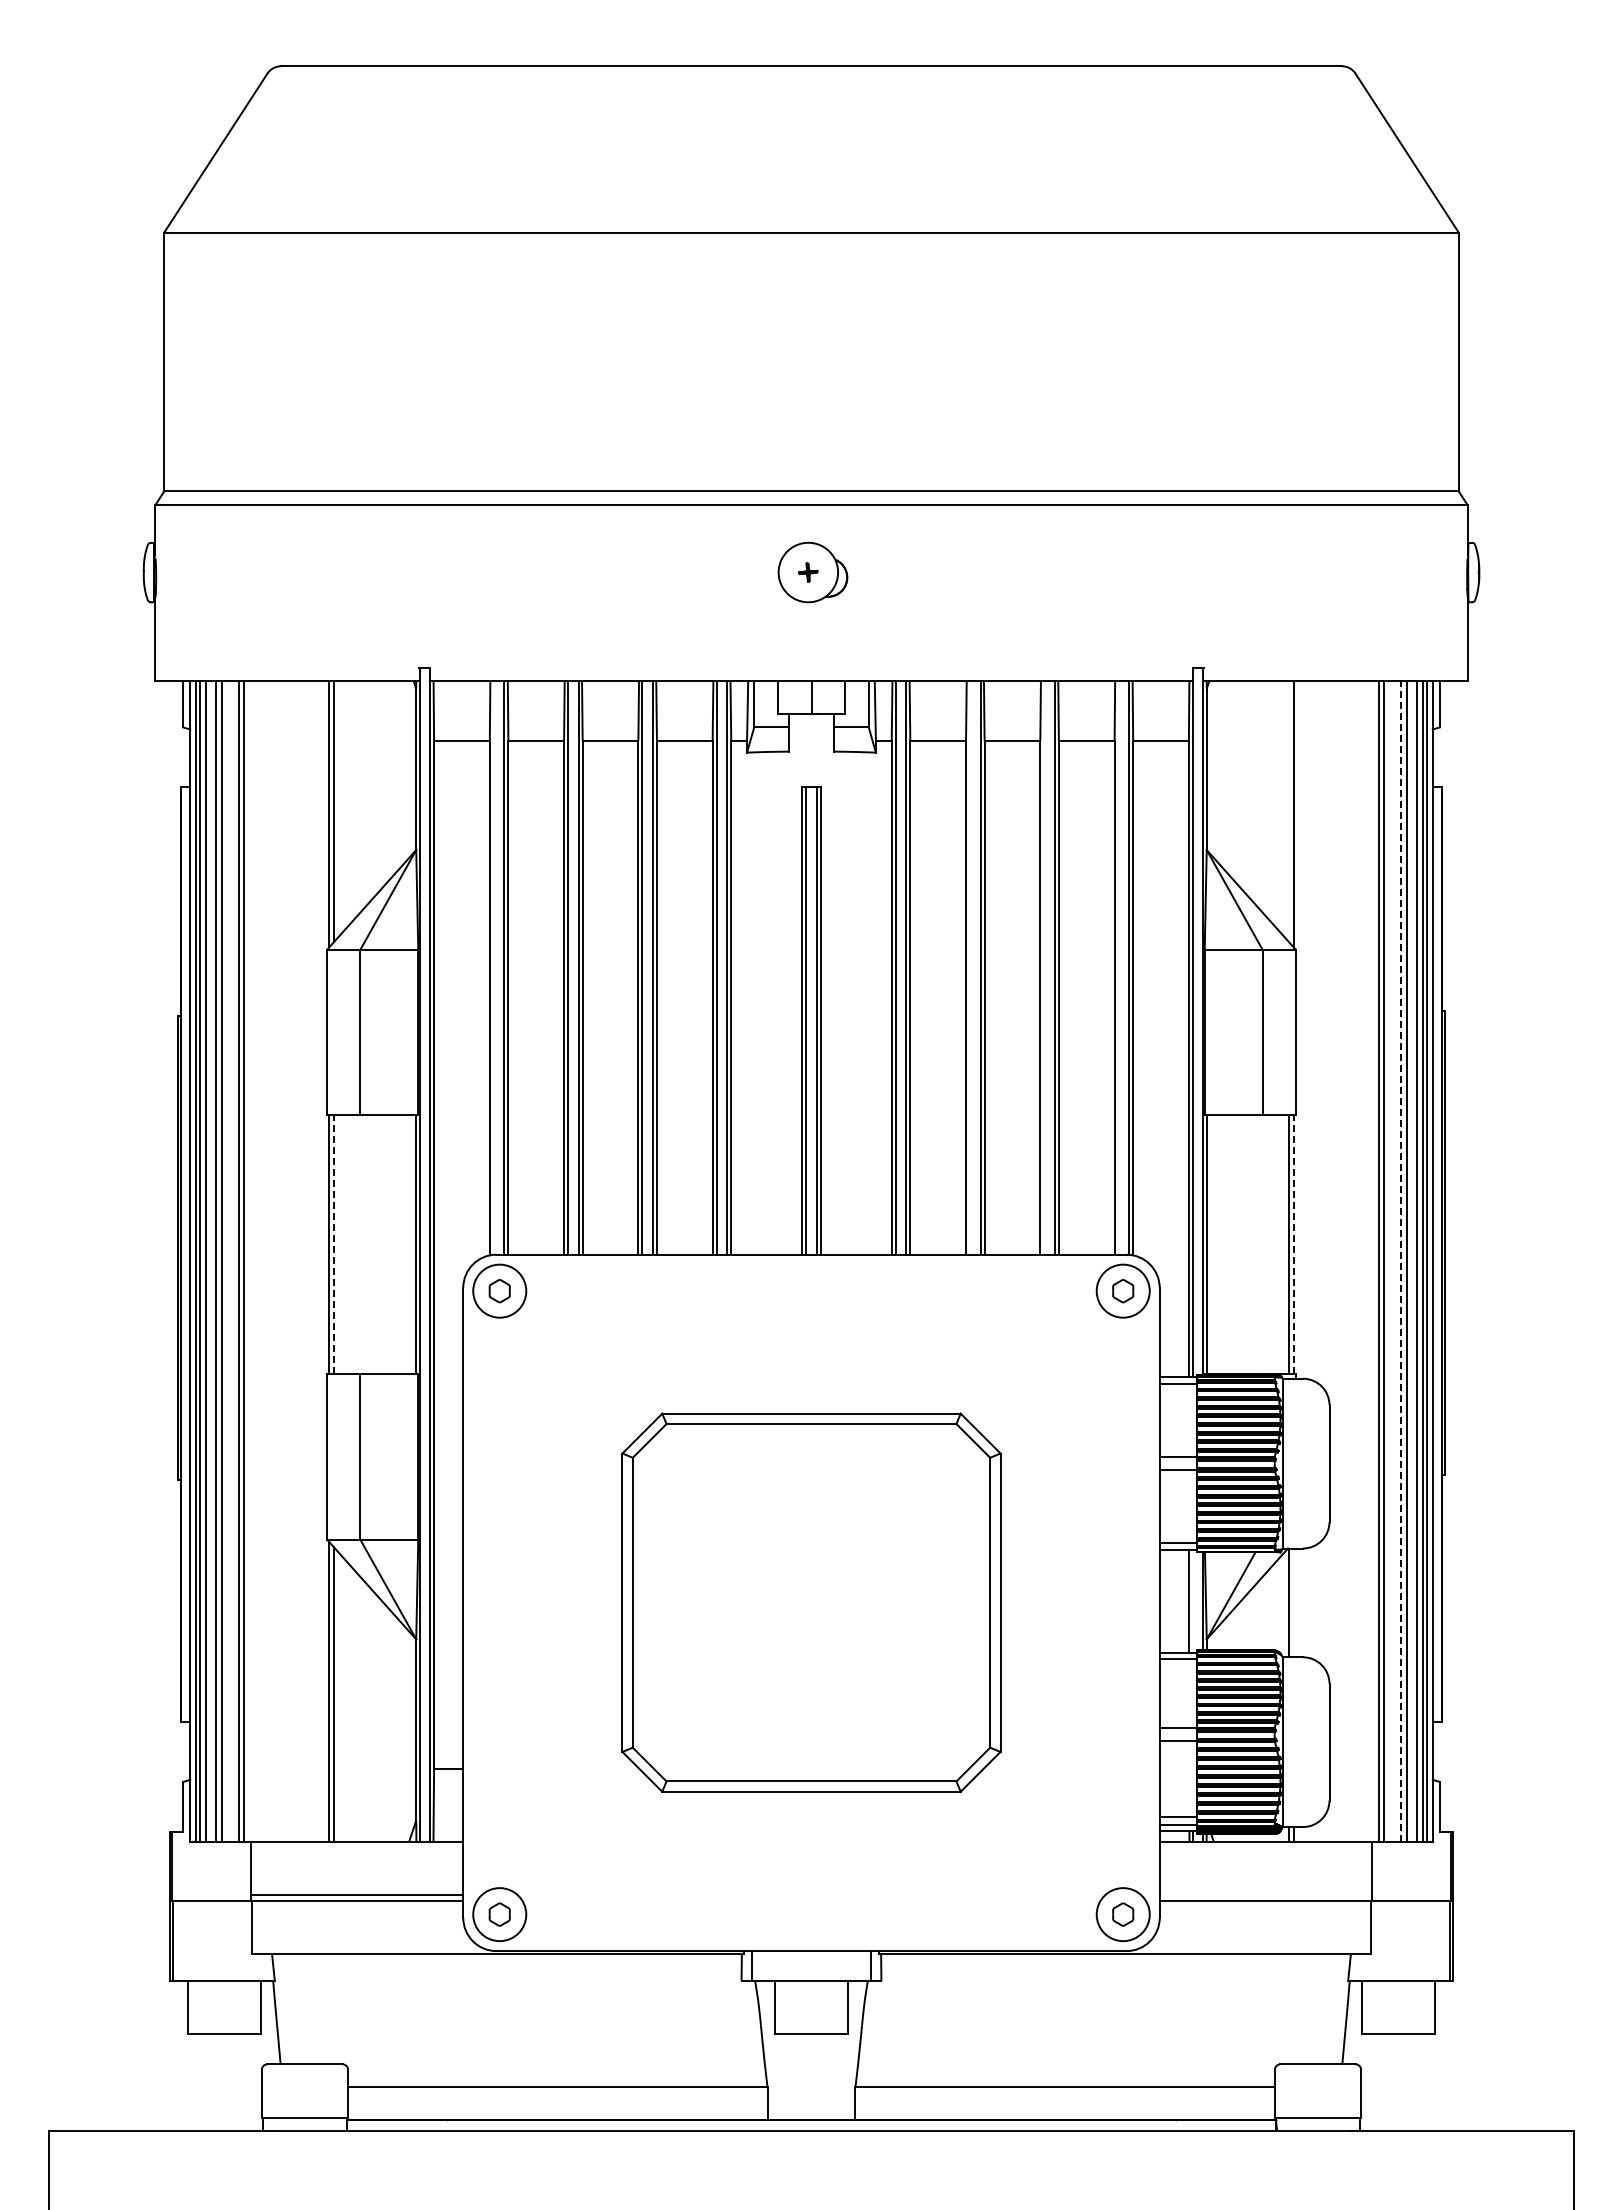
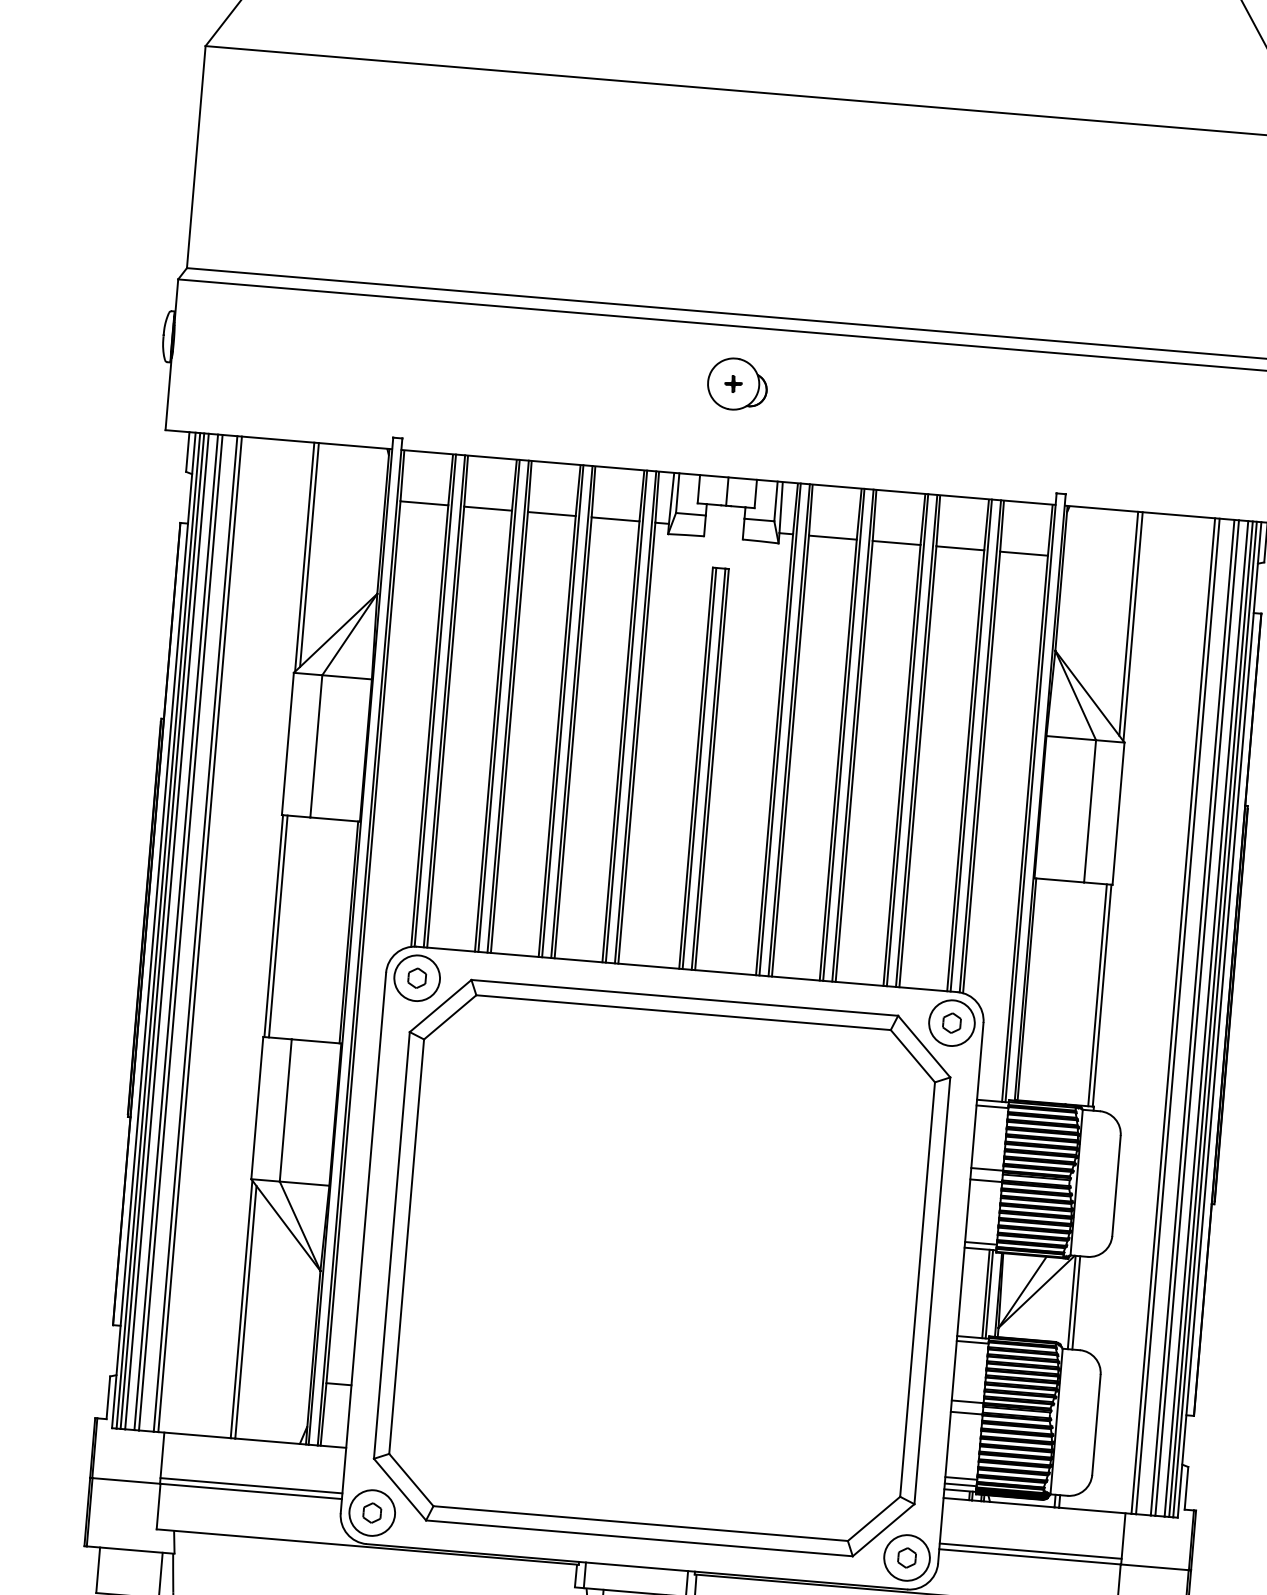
line: (1289, 811) -> (1129, 623), added
line: (493, 967) -> (435, 700), added
line: (970, 967) -> (844, 734), added
line: (1044, 967) -> (907, 739), added
line: (1118, 967) -> (971, 745), added
line: (333, 1244) -> (277, 926), dashed -> solid
line: (1294, 1244) -> (1102, 995), dashed -> solid
line: (1401, 1260) -> (1192, 1016), dashed -> solid
line: (1192, 1600) -> (989, 1293), added
part: (811, 1602) -> (662, 1267), size x1.67
line: (1294, 1602) -> (1076, 1302), added
line: (1265, 1894) -> (1030, 1550), added

